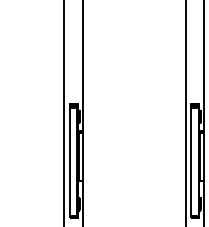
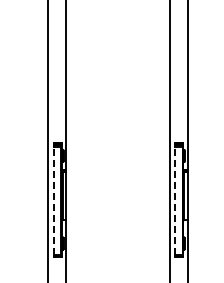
line: (70, 161) -> (54, 200), solid -> dashed
line: (191, 161) -> (175, 200), solid -> dashed

